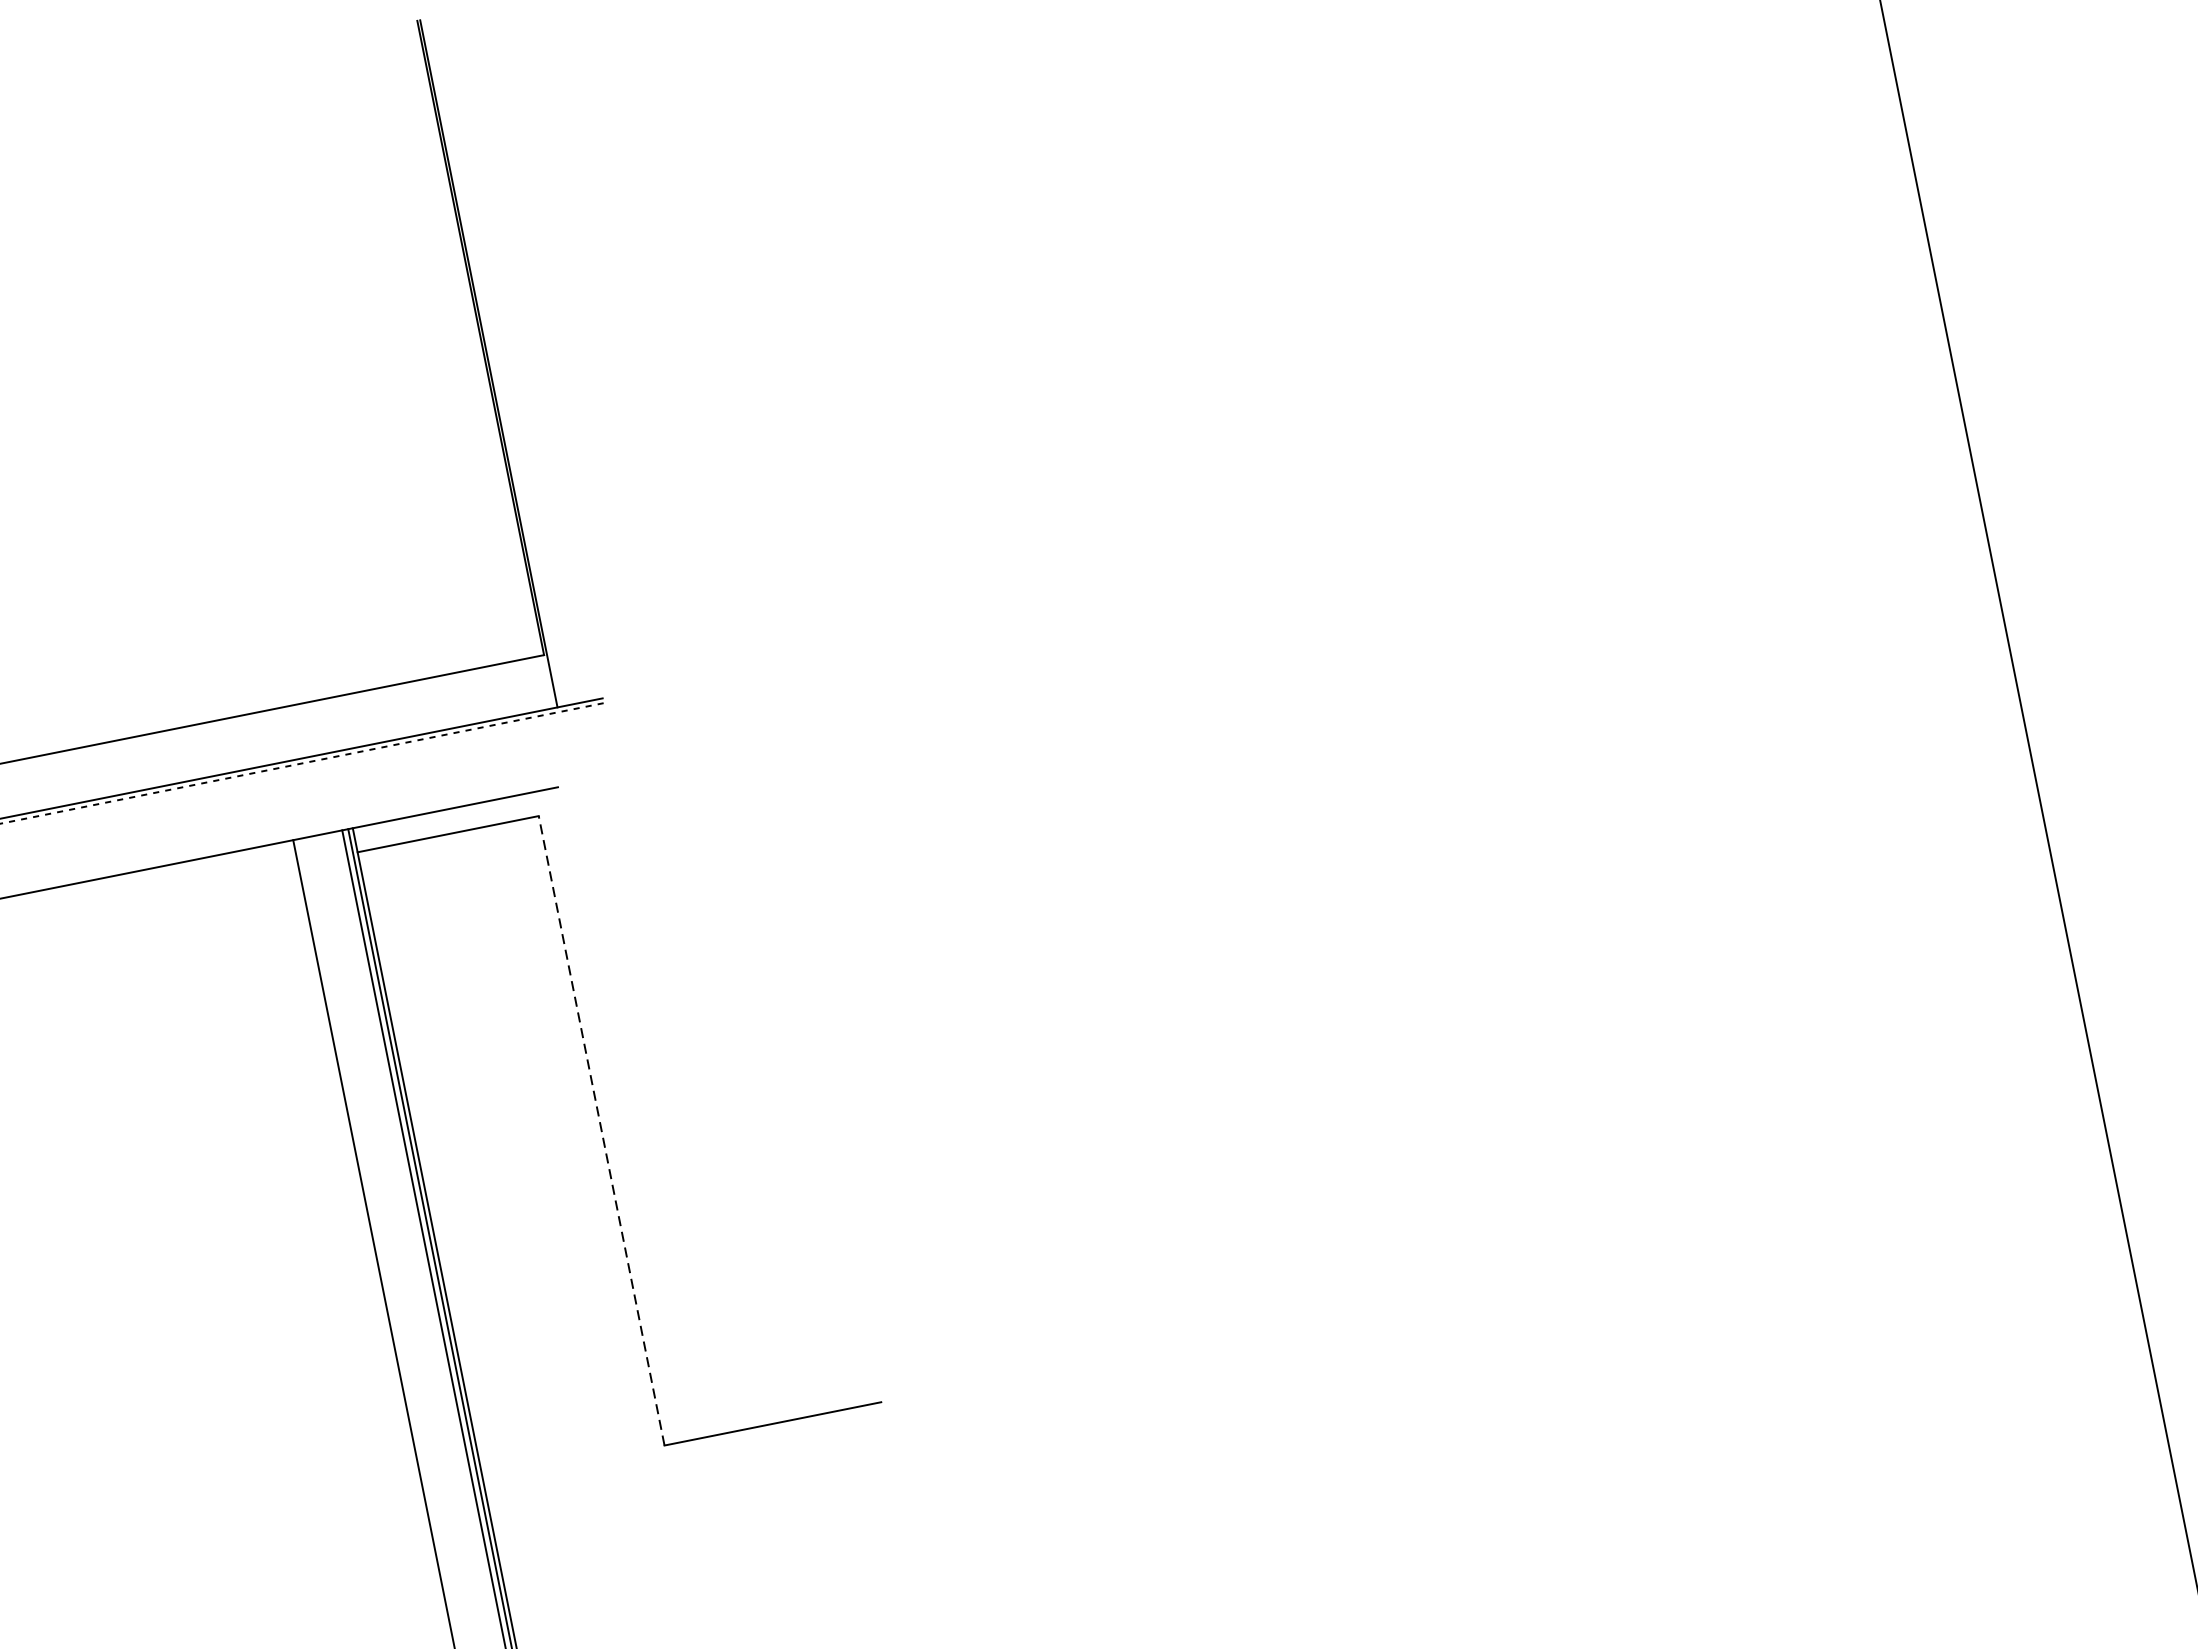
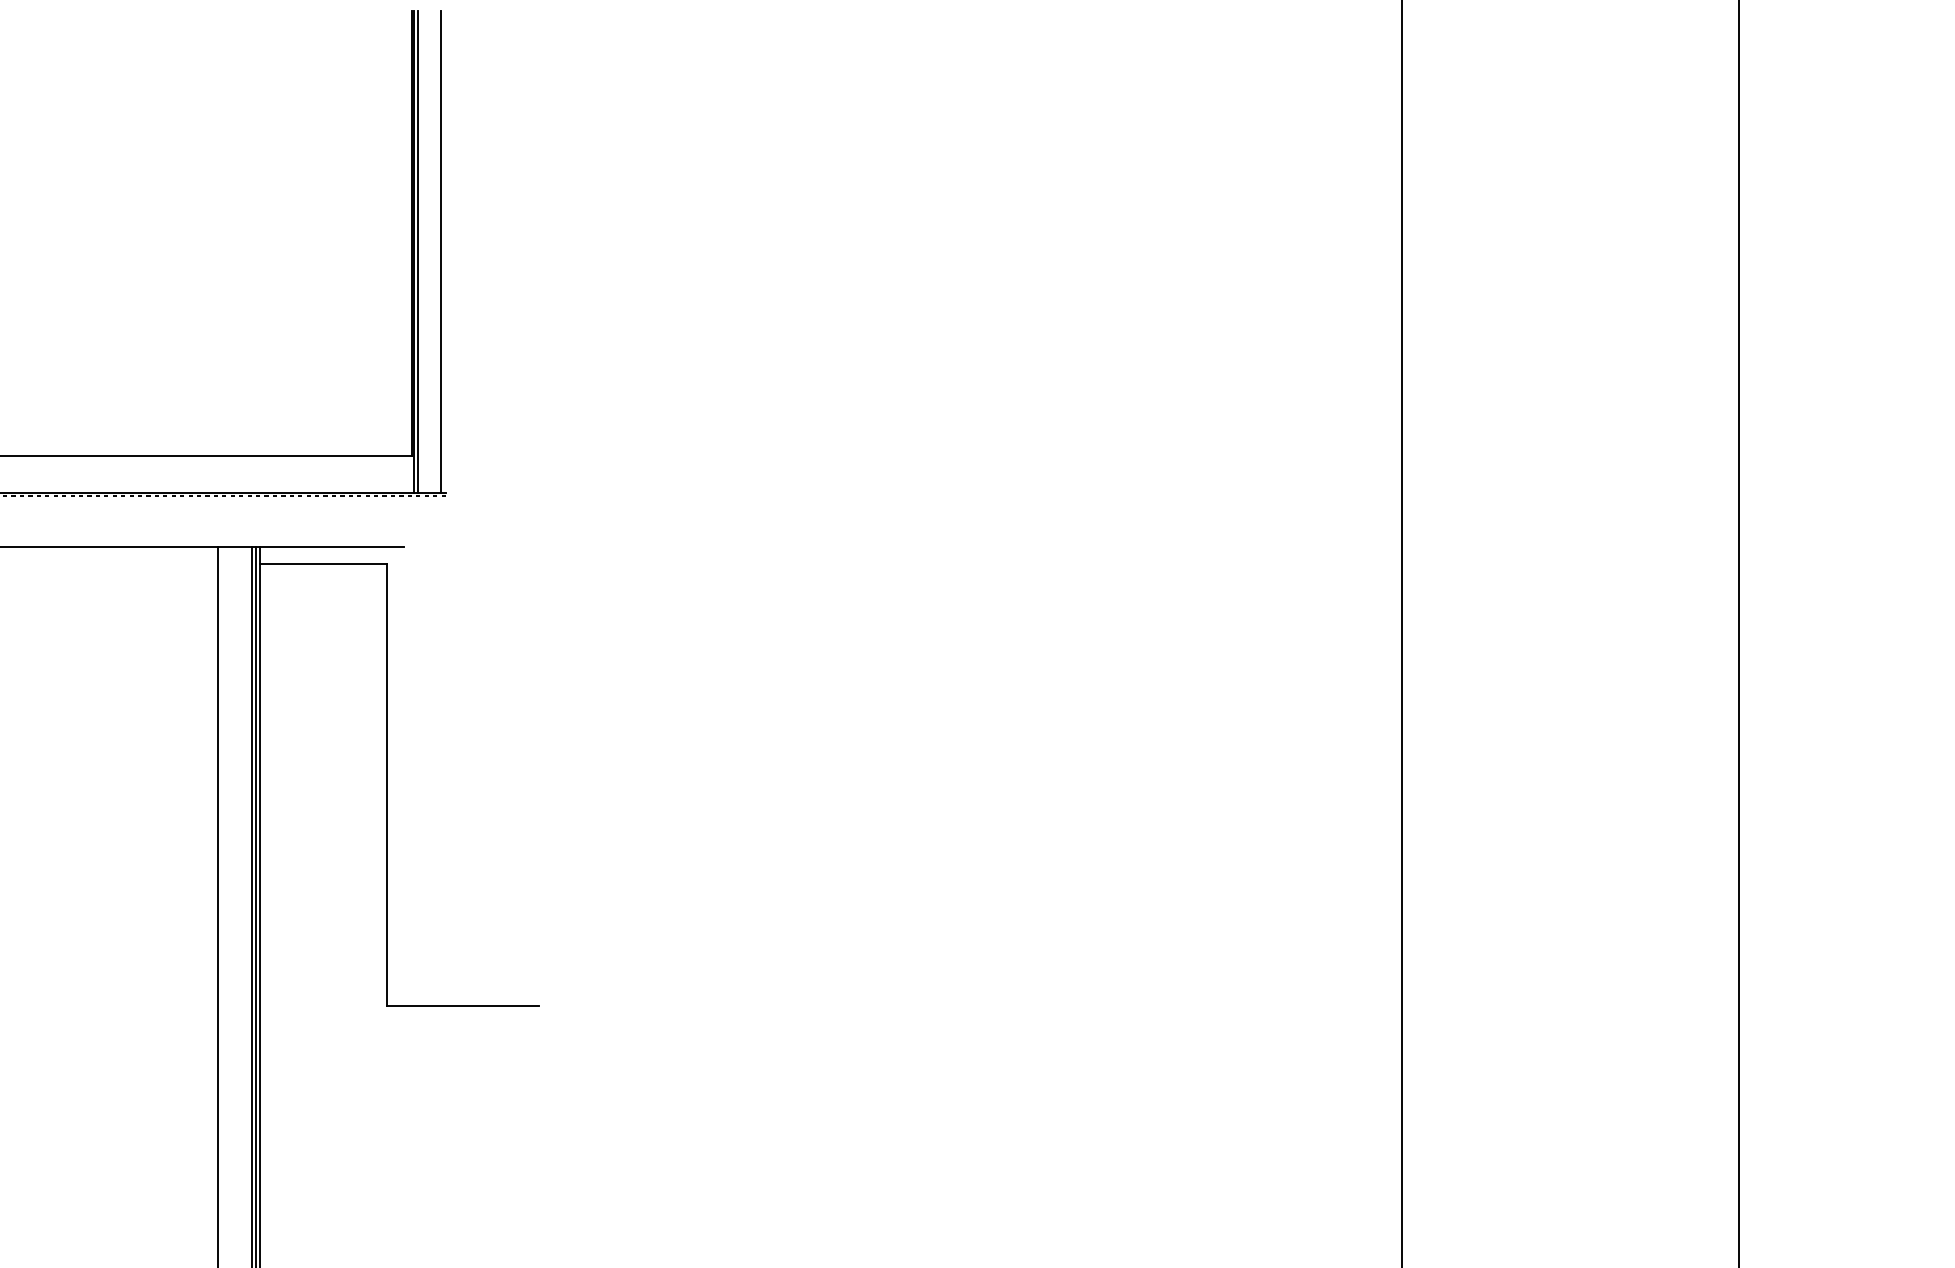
line: (526, 355) -> (440, 251), added
line: (495, 362) -> (418, 251), added
line: (601, 1130) -> (386, 784), dashed -> solid

